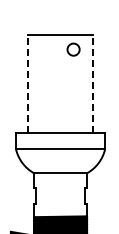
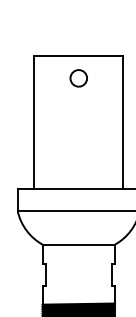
circle: (73, 49) -> (78, 78), moved
line: (28, 84) -> (34, 123), dashed -> solid
line: (93, 84) -> (123, 123), dashed -> solid

